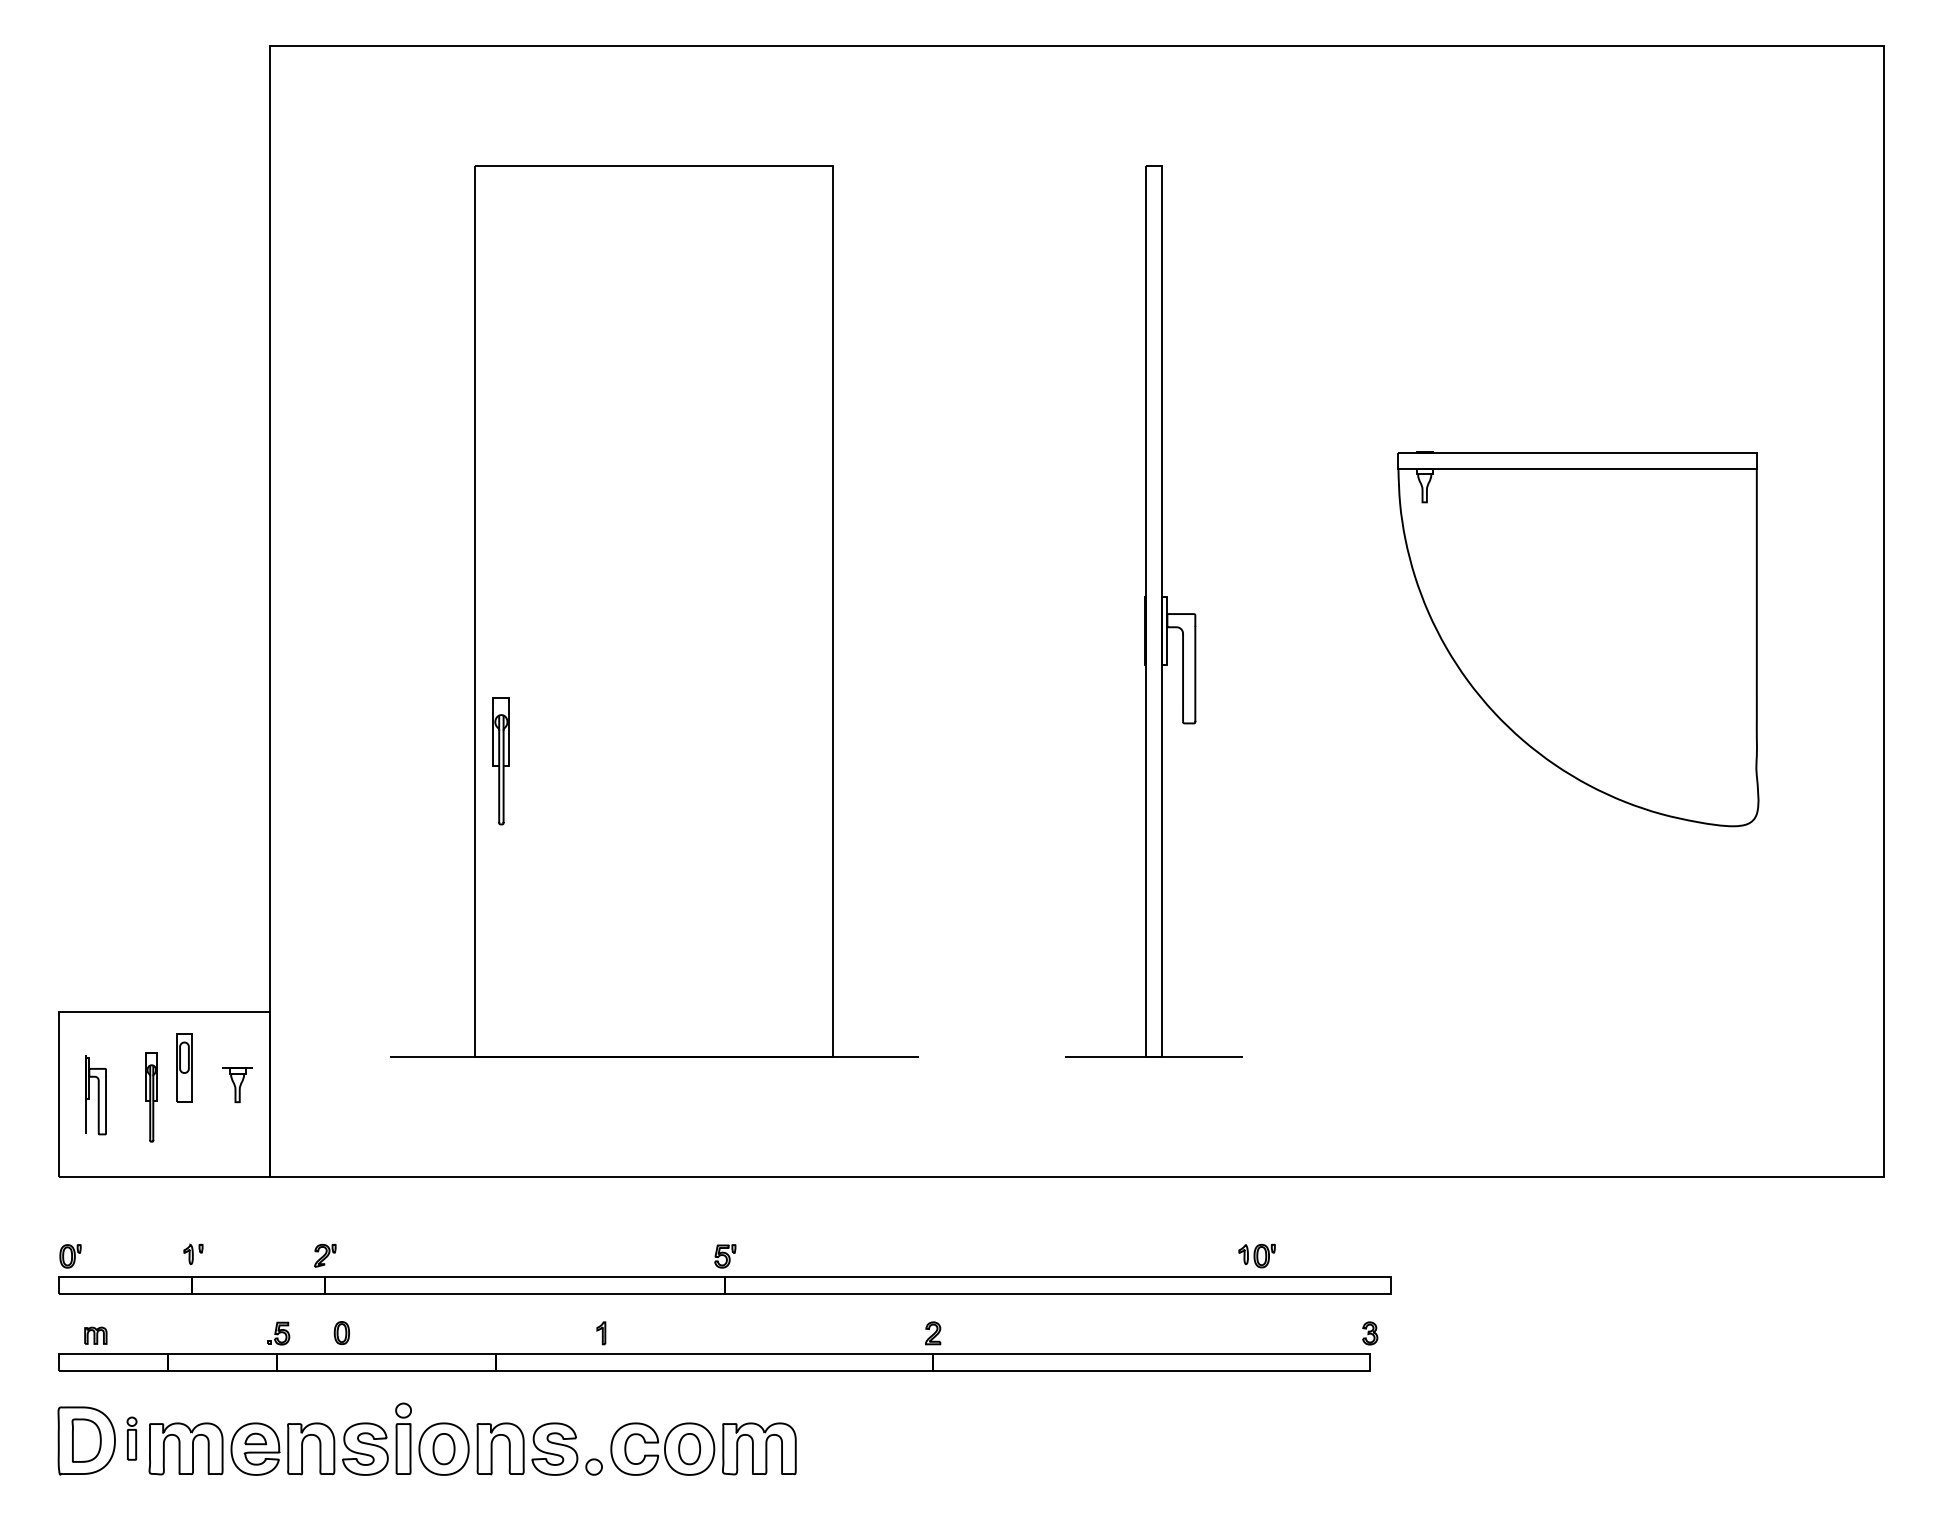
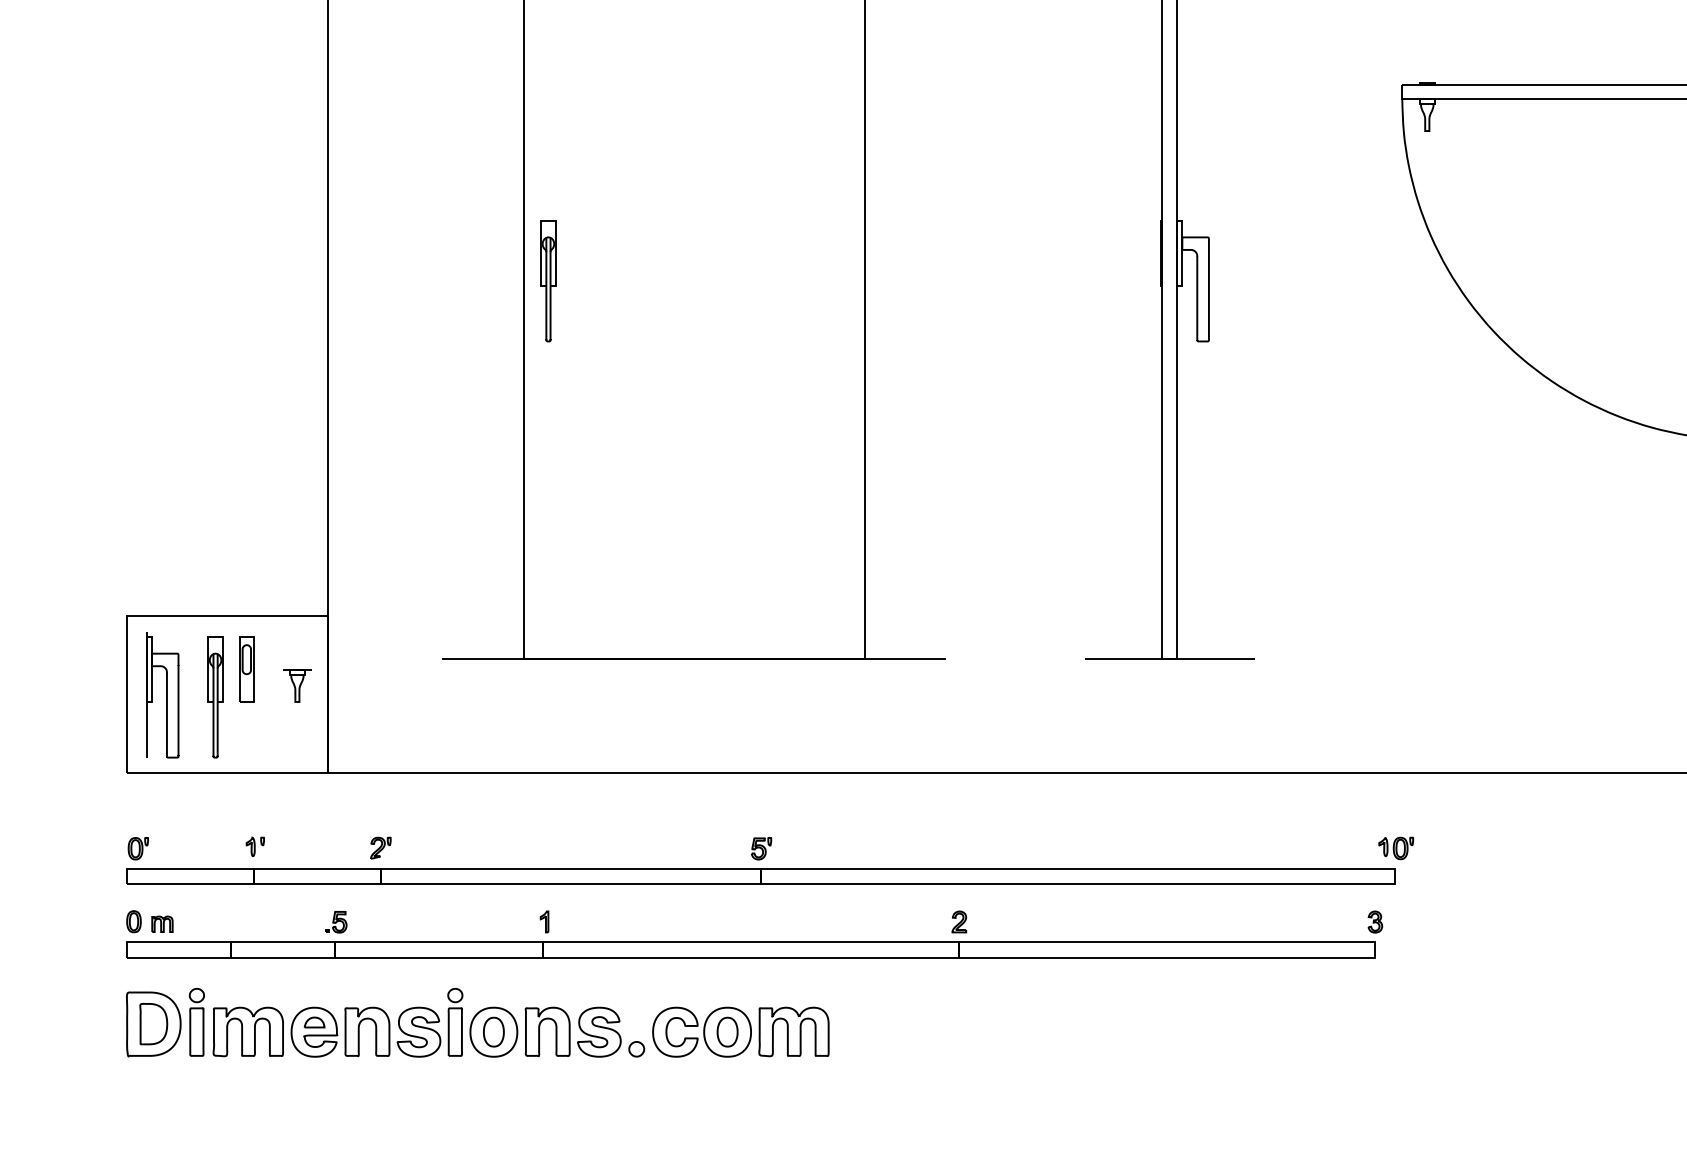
part: (500, 761) -> (547, 281), moved
part: (95, 1094) -> (162, 694), size x1.67
part: (151, 1097) -> (215, 697), size x1.43
part: (1256, 1255) -> (1395, 847), moved
part: (341, 1332) -> (133, 921), moved
part: (601, 1333) -> (544, 922), moved
part: (131, 1438) -> (196, 1022), size x1.67

